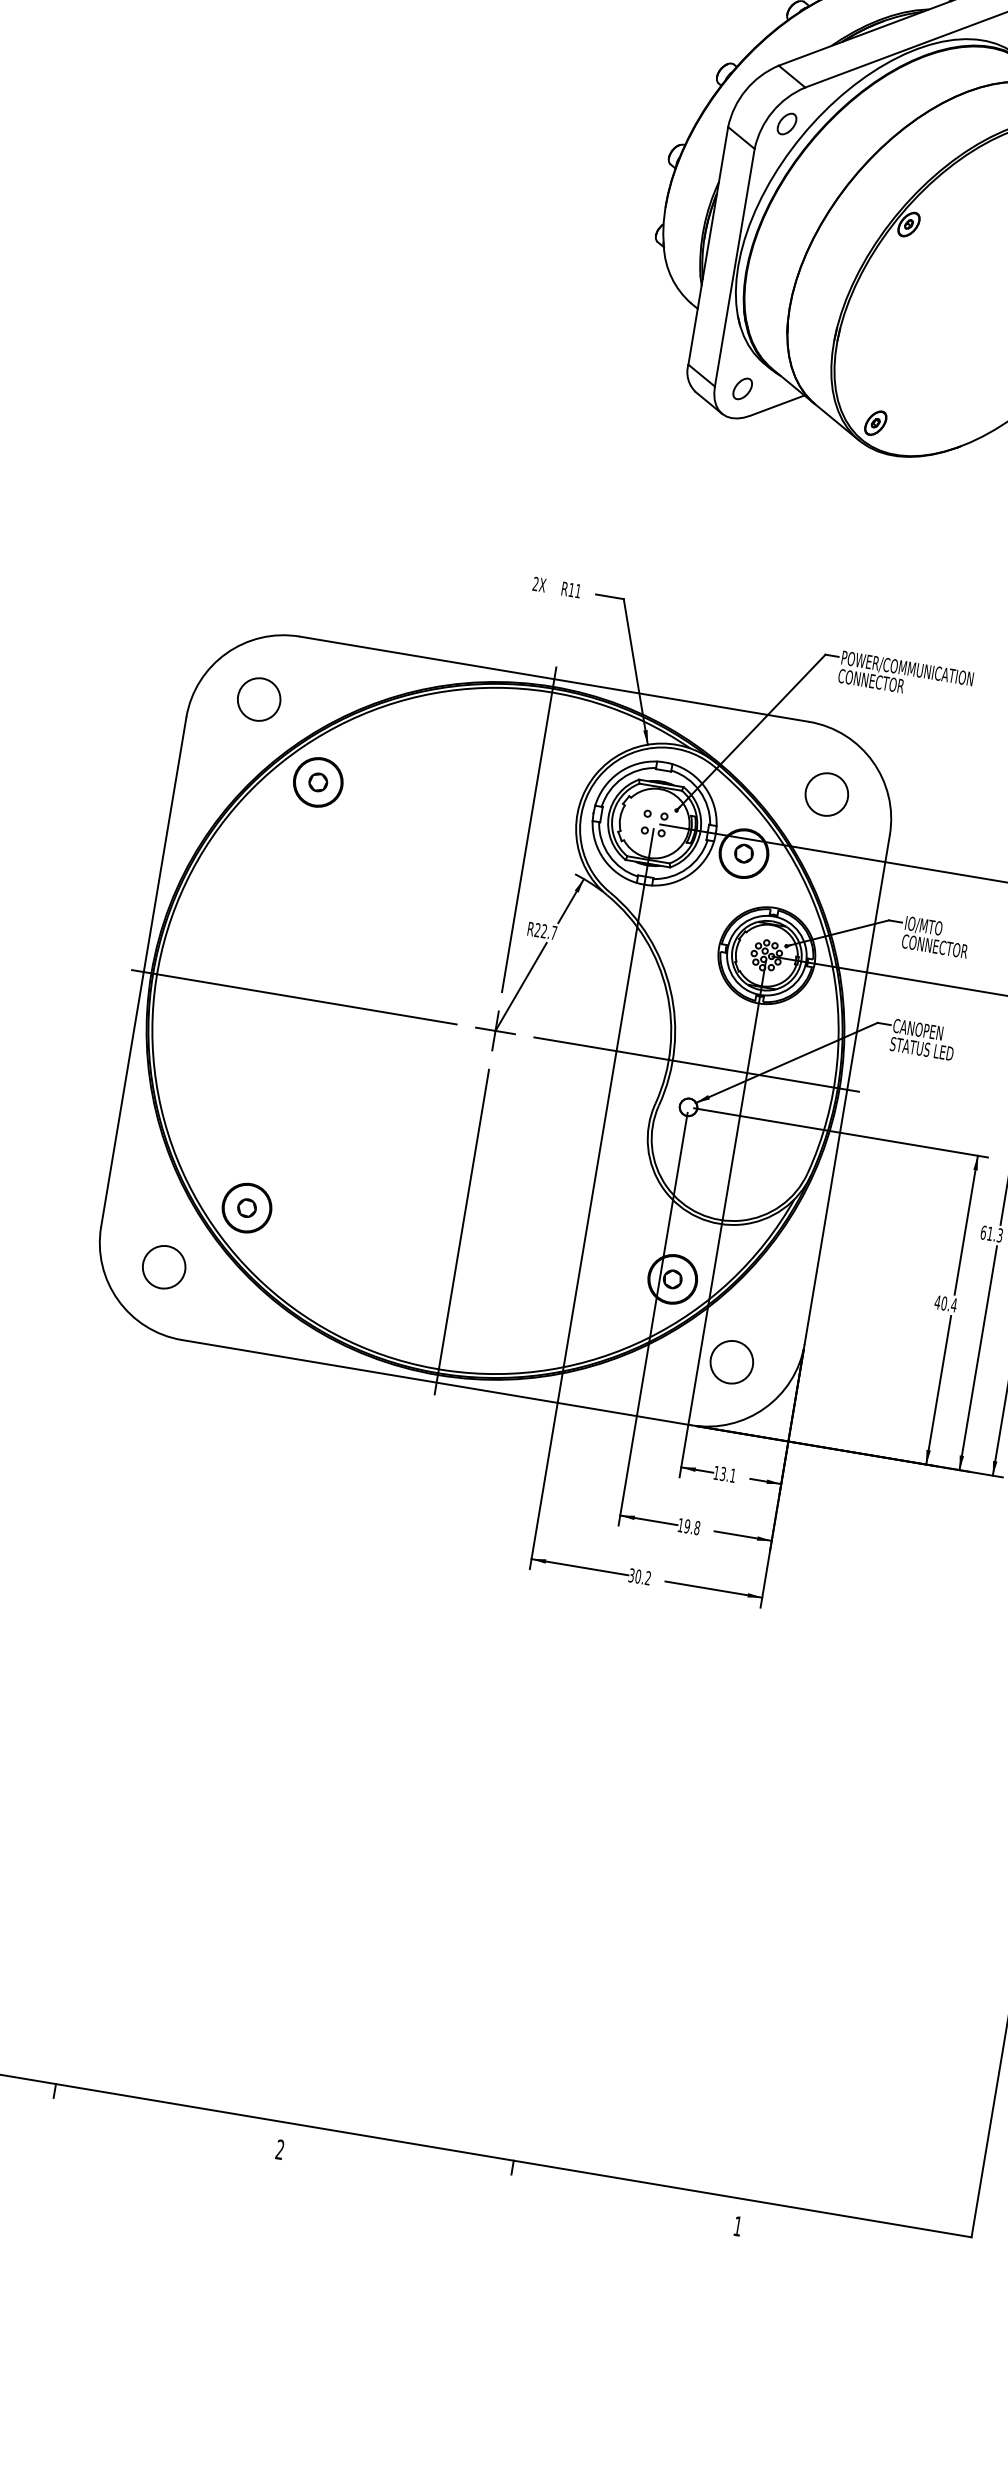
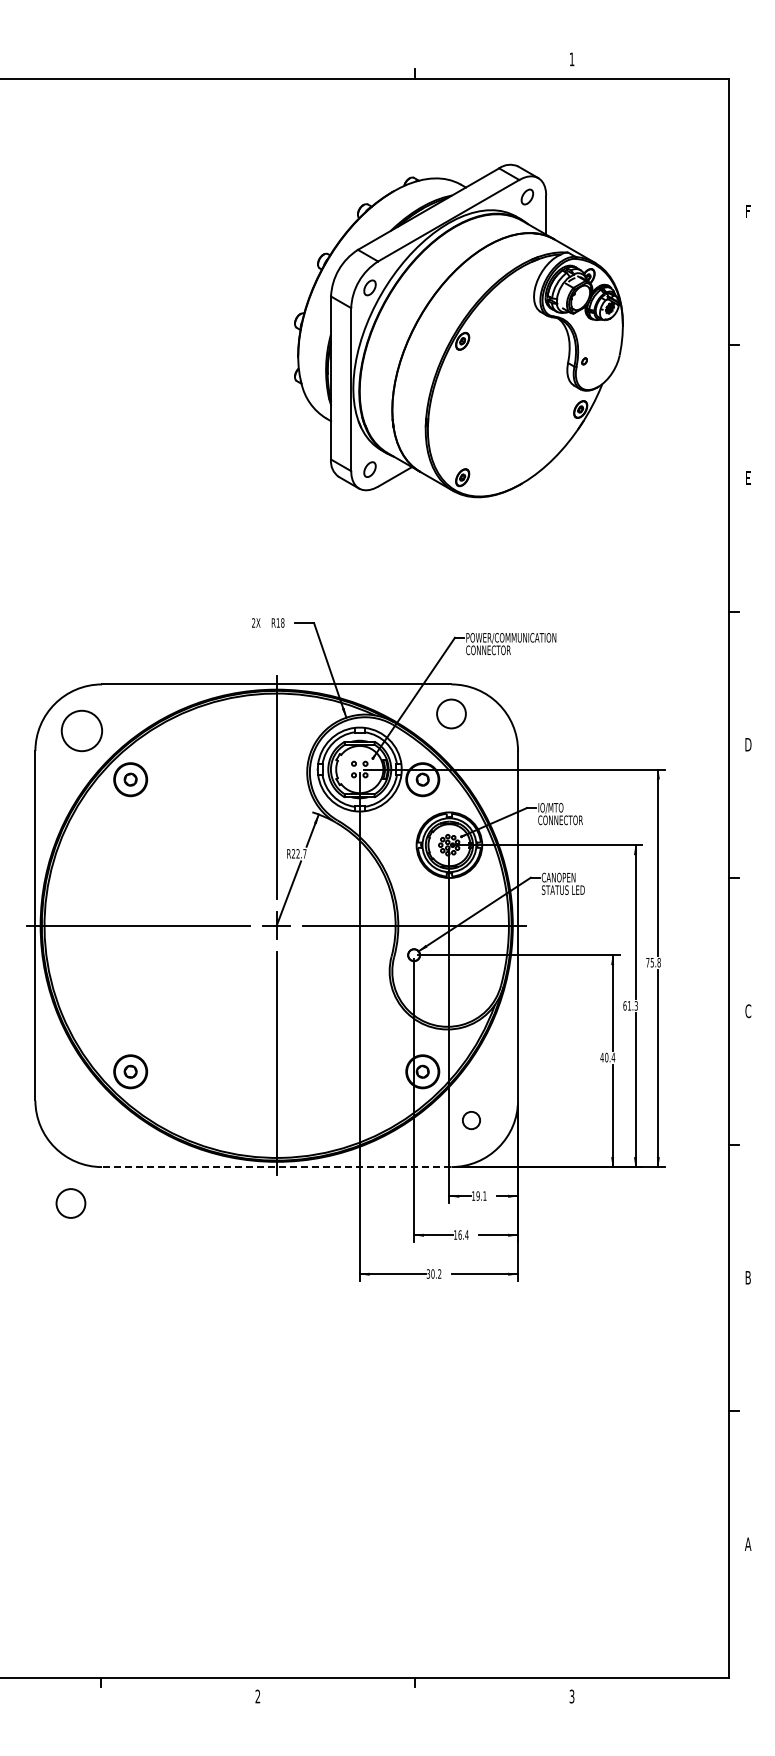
text: (577, 590) -> (282, 622), R11 -> R18
circle: (258, 698) -> (81, 730), size x1.4
circle: (827, 793) -> (451, 713), moved
circle: (163, 1267) -> (70, 1203), moved
circle: (731, 1362) -> (471, 1120), size x0.6
line: (436, 1383) -> (276, 1167), solid -> dashed
text: (722, 1473) -> (477, 1195), 13.1 -> 19.1
text: (692, 1526) -> (463, 1234), 19.8 -> 16.4
text: (737, 2226) -> (571, 1696), 1 -> 3

